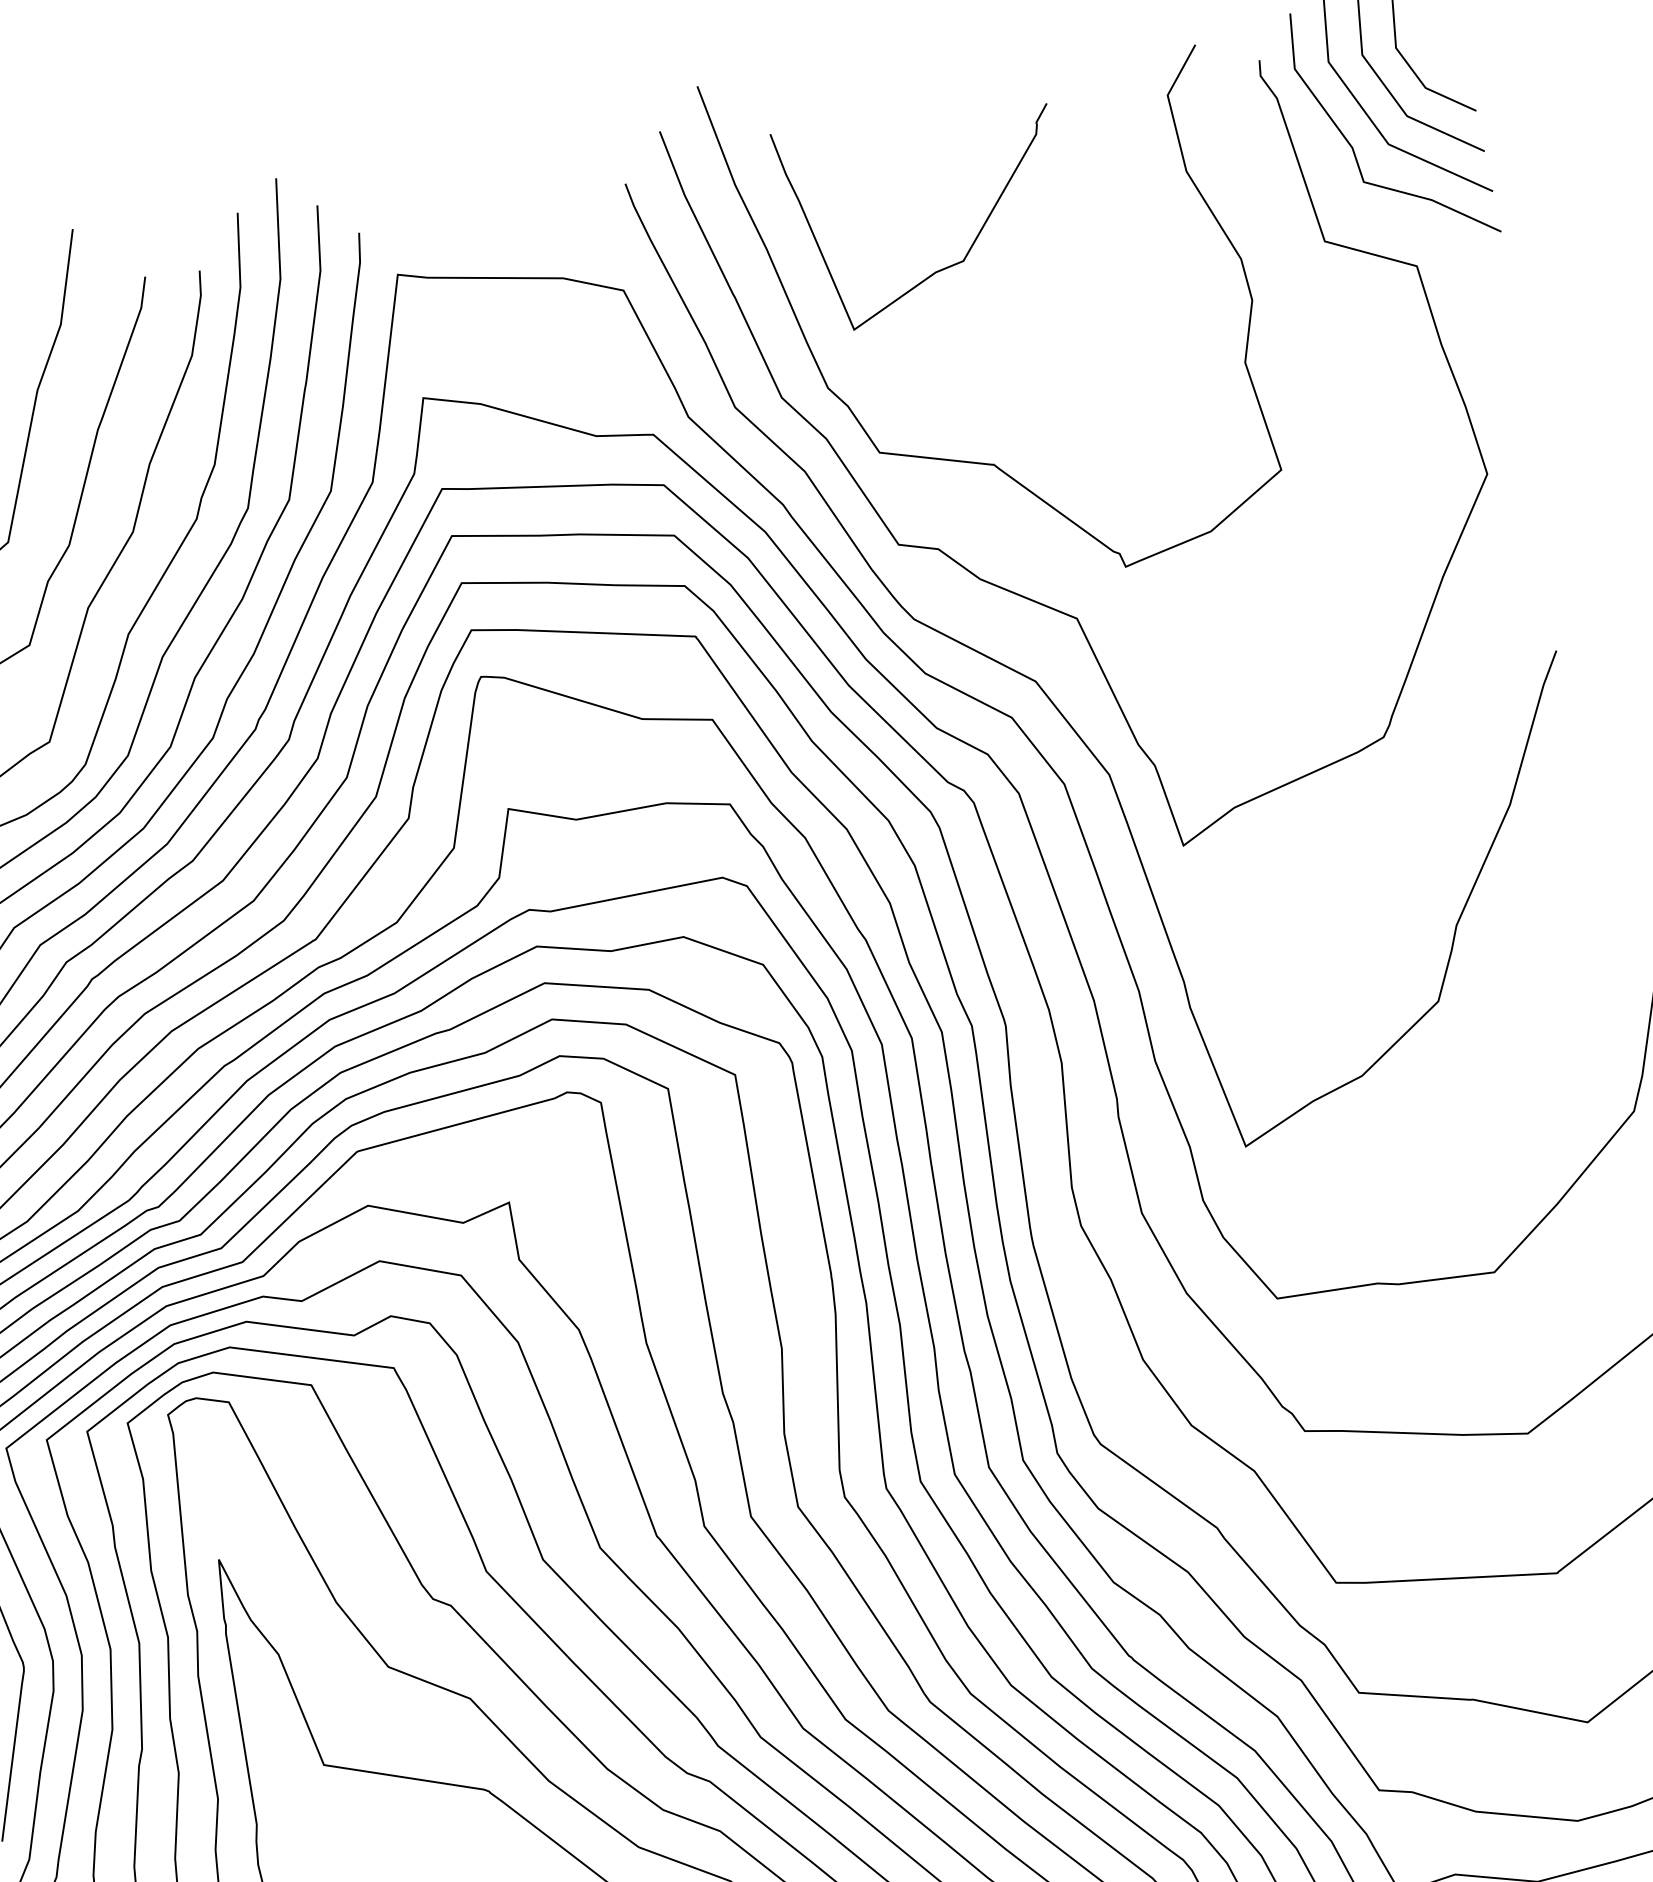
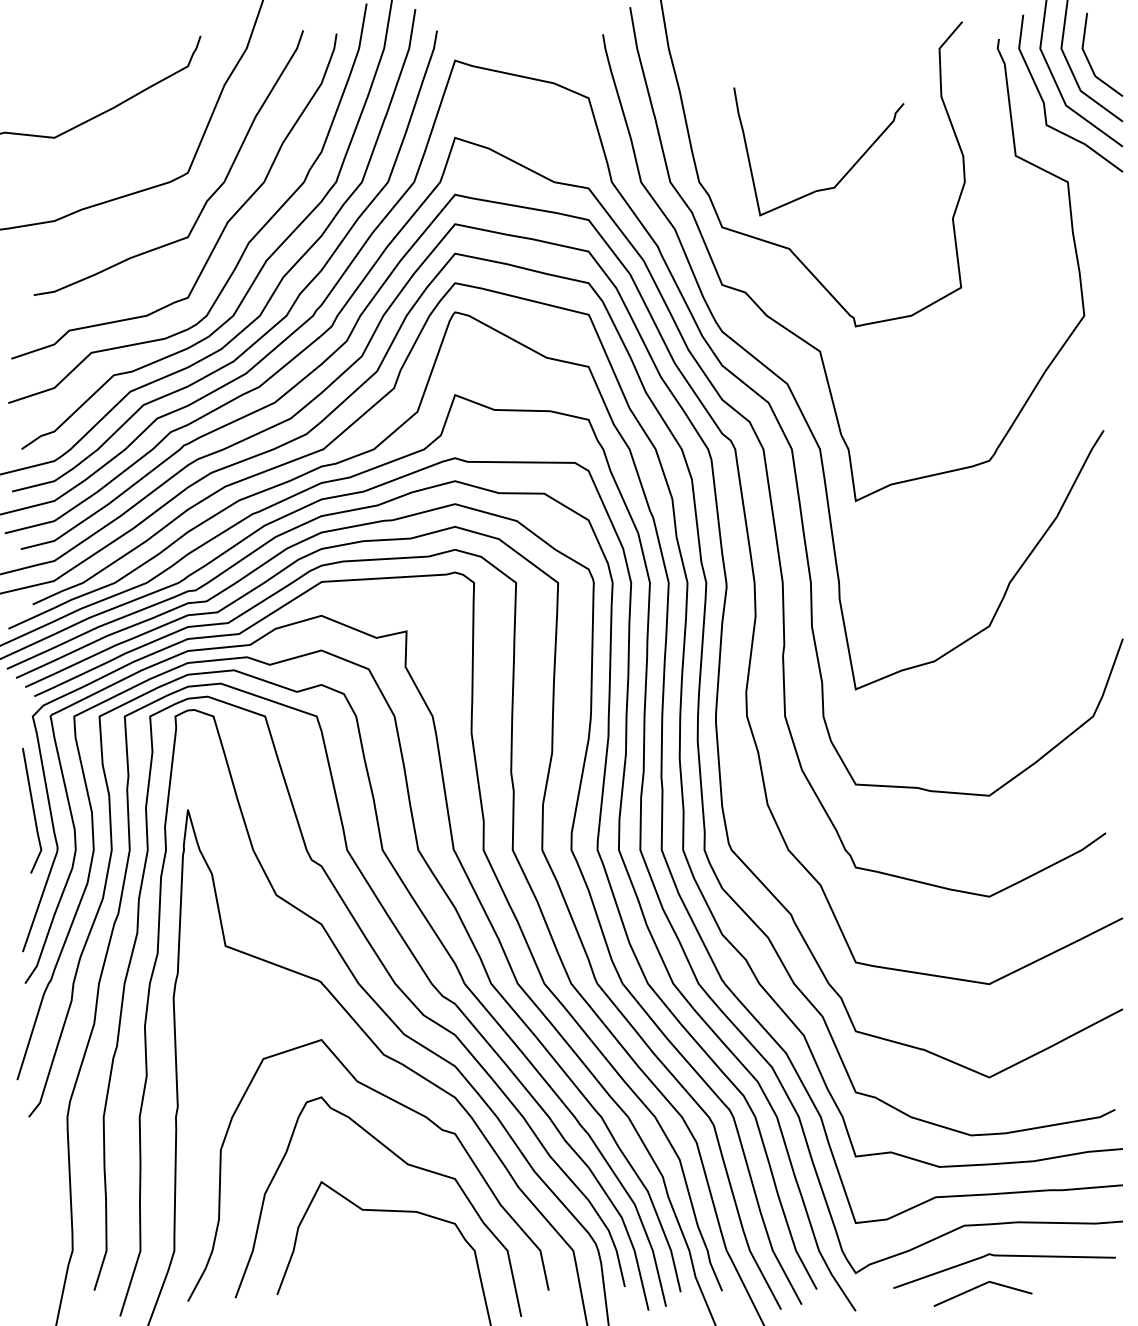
curve: (974, 238) -> (843, 175), moved

